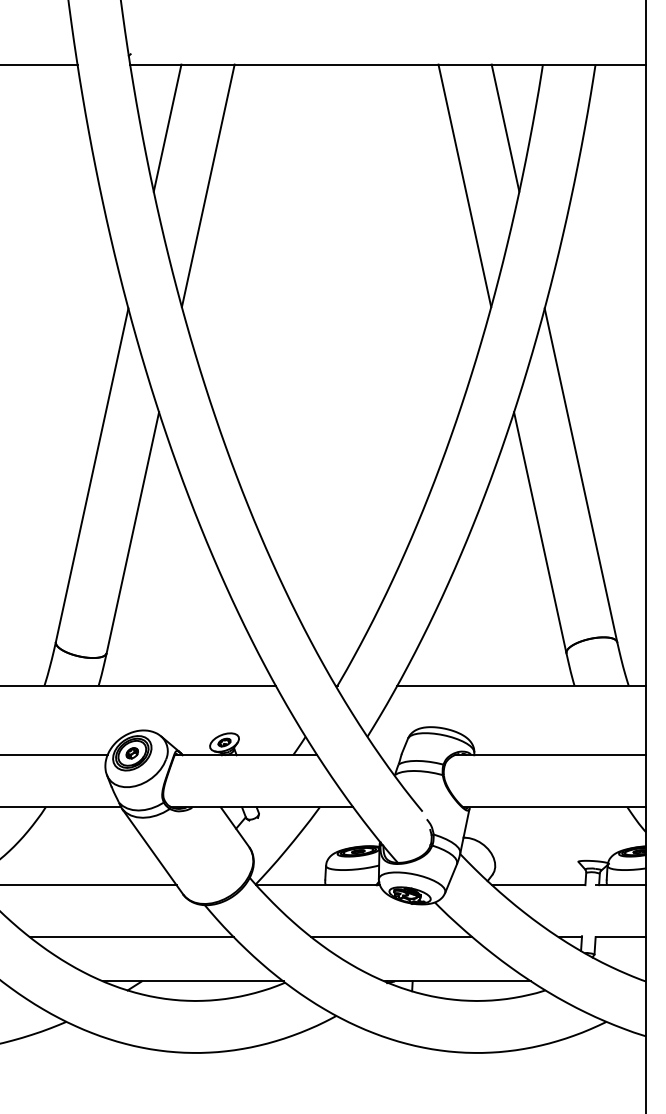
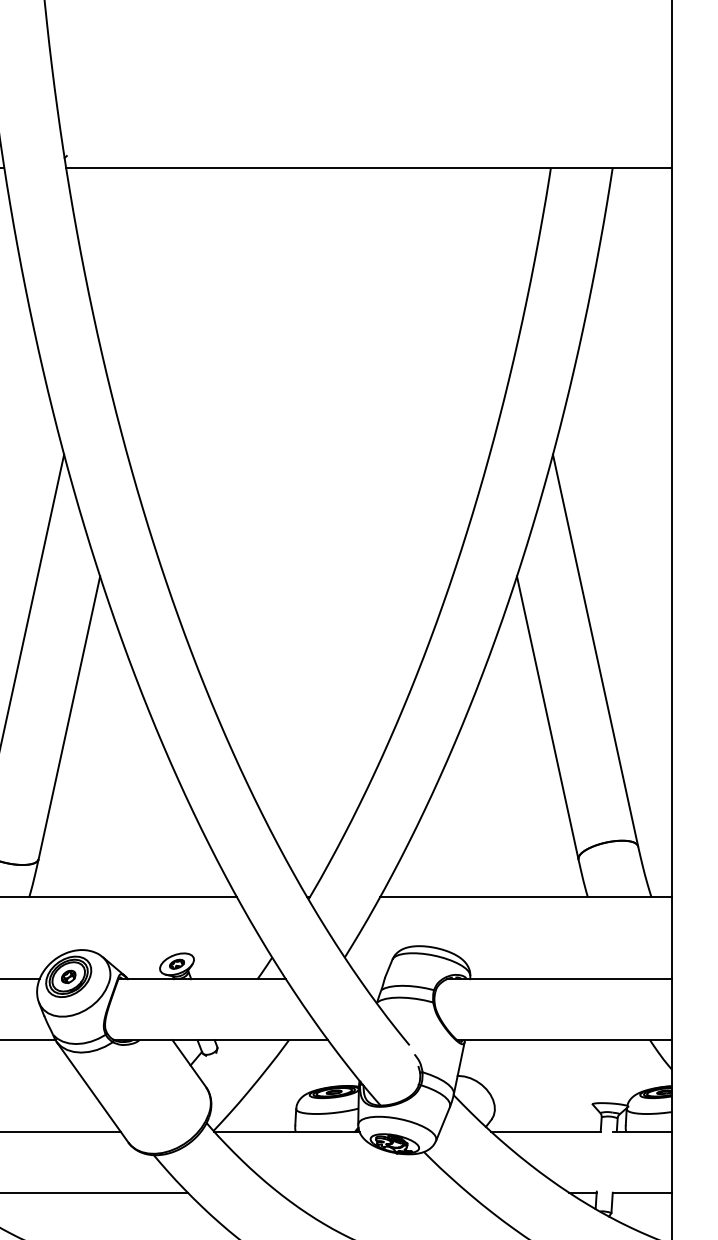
line: (167, 127) -> (110, 242), removed
line: (505, 127) -> (506, 242), removed
line: (207, 185) -> (157, 310), removed
line: (464, 185) -> (458, 310), removed
line: (391, 937) -> (373, 1193), removed

